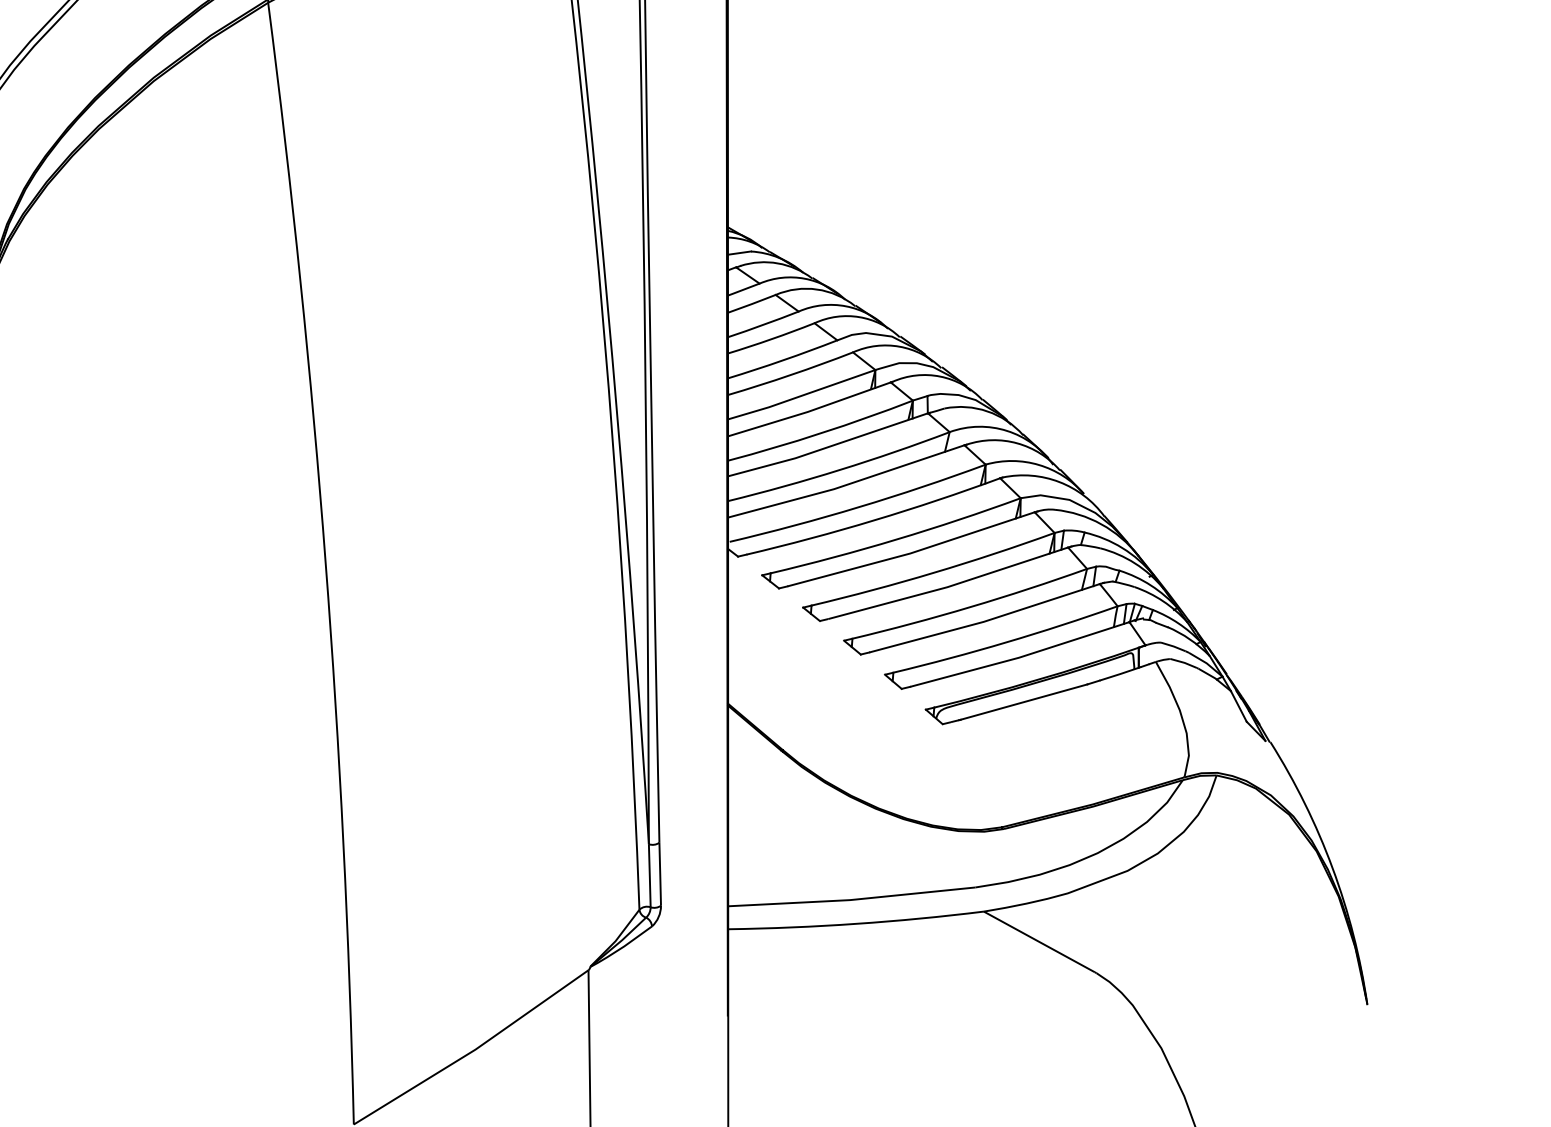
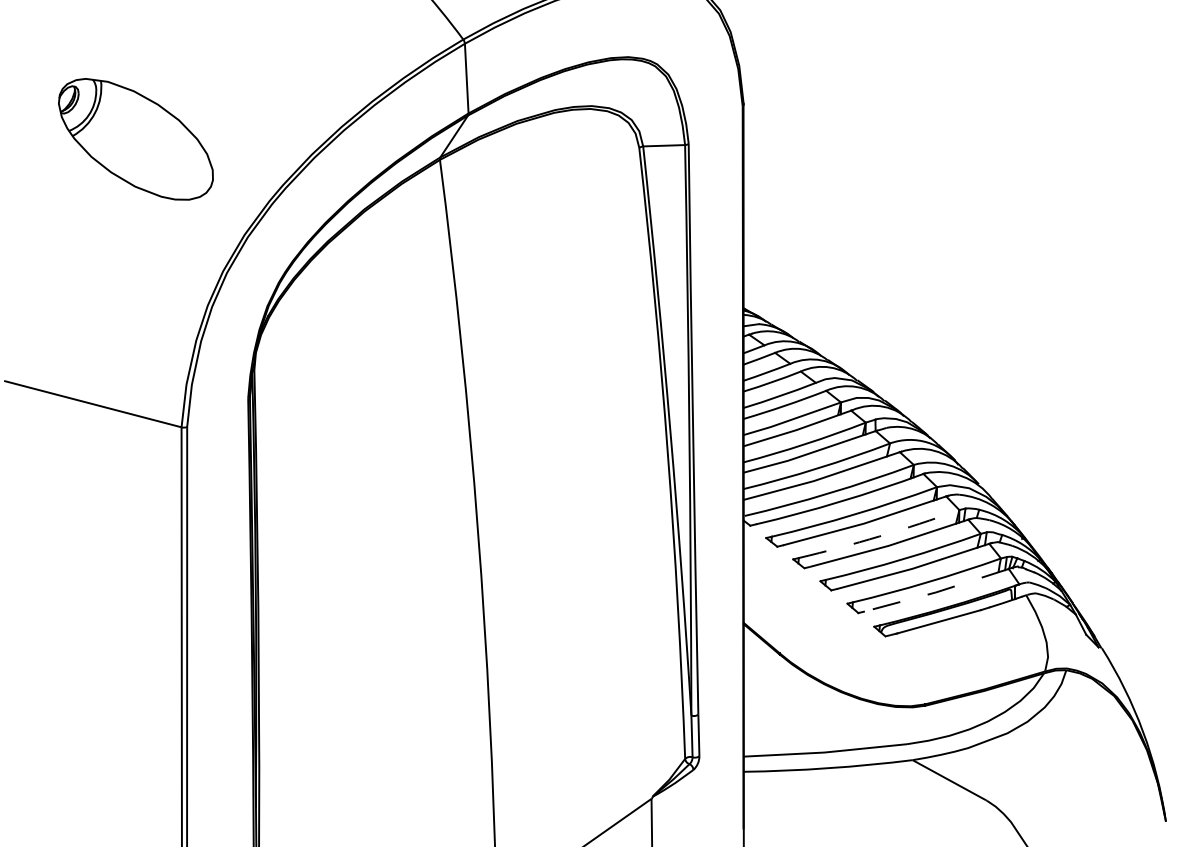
arc: (933, 572) -> (879, 536), solid -> dashed
line: (1018, 657) -> (935, 592), solid -> dashed

